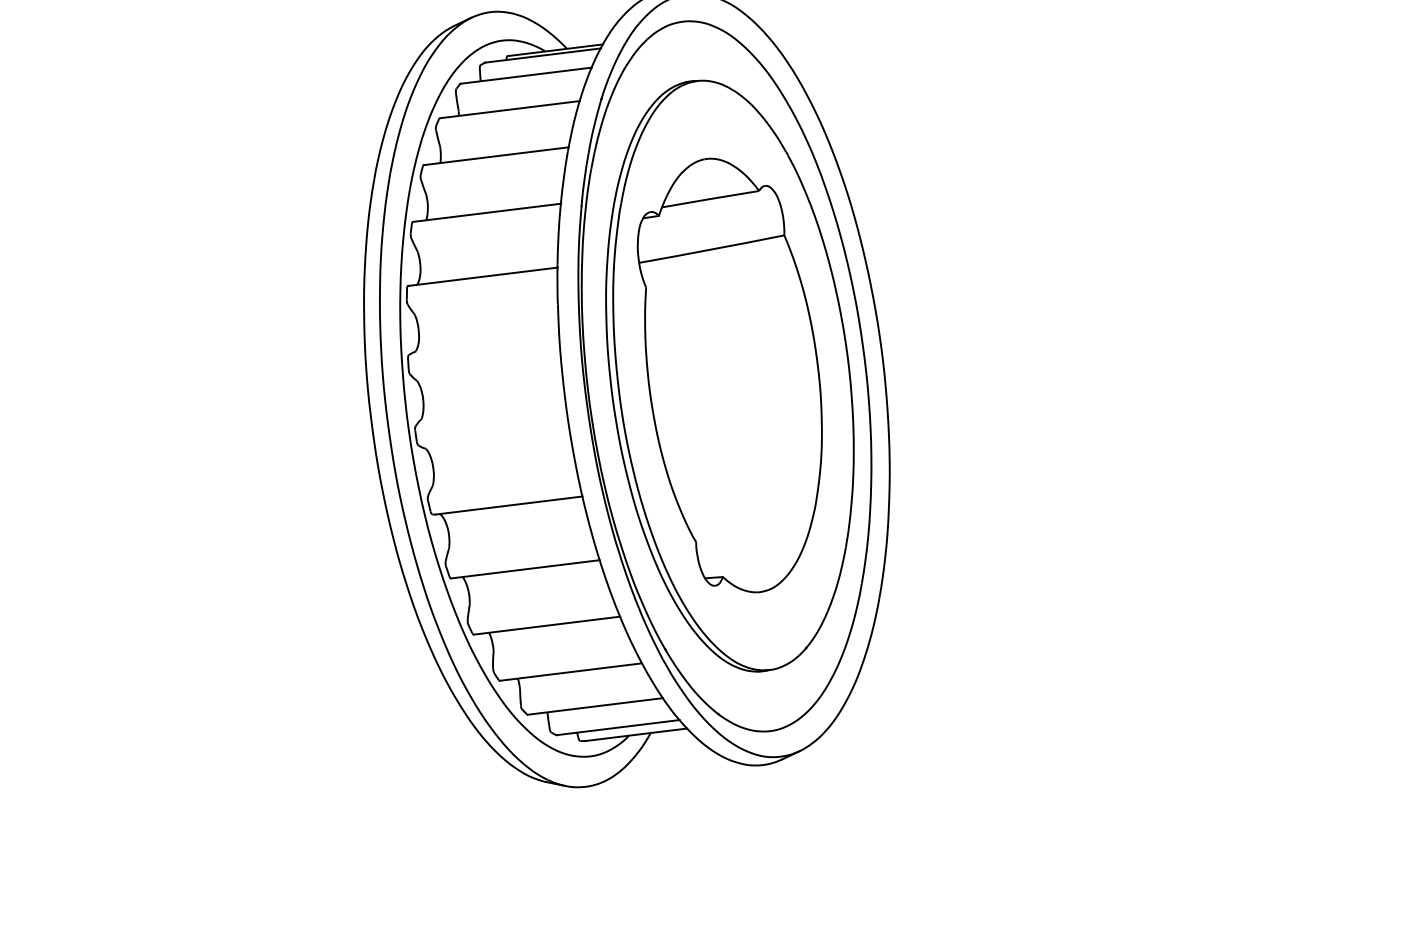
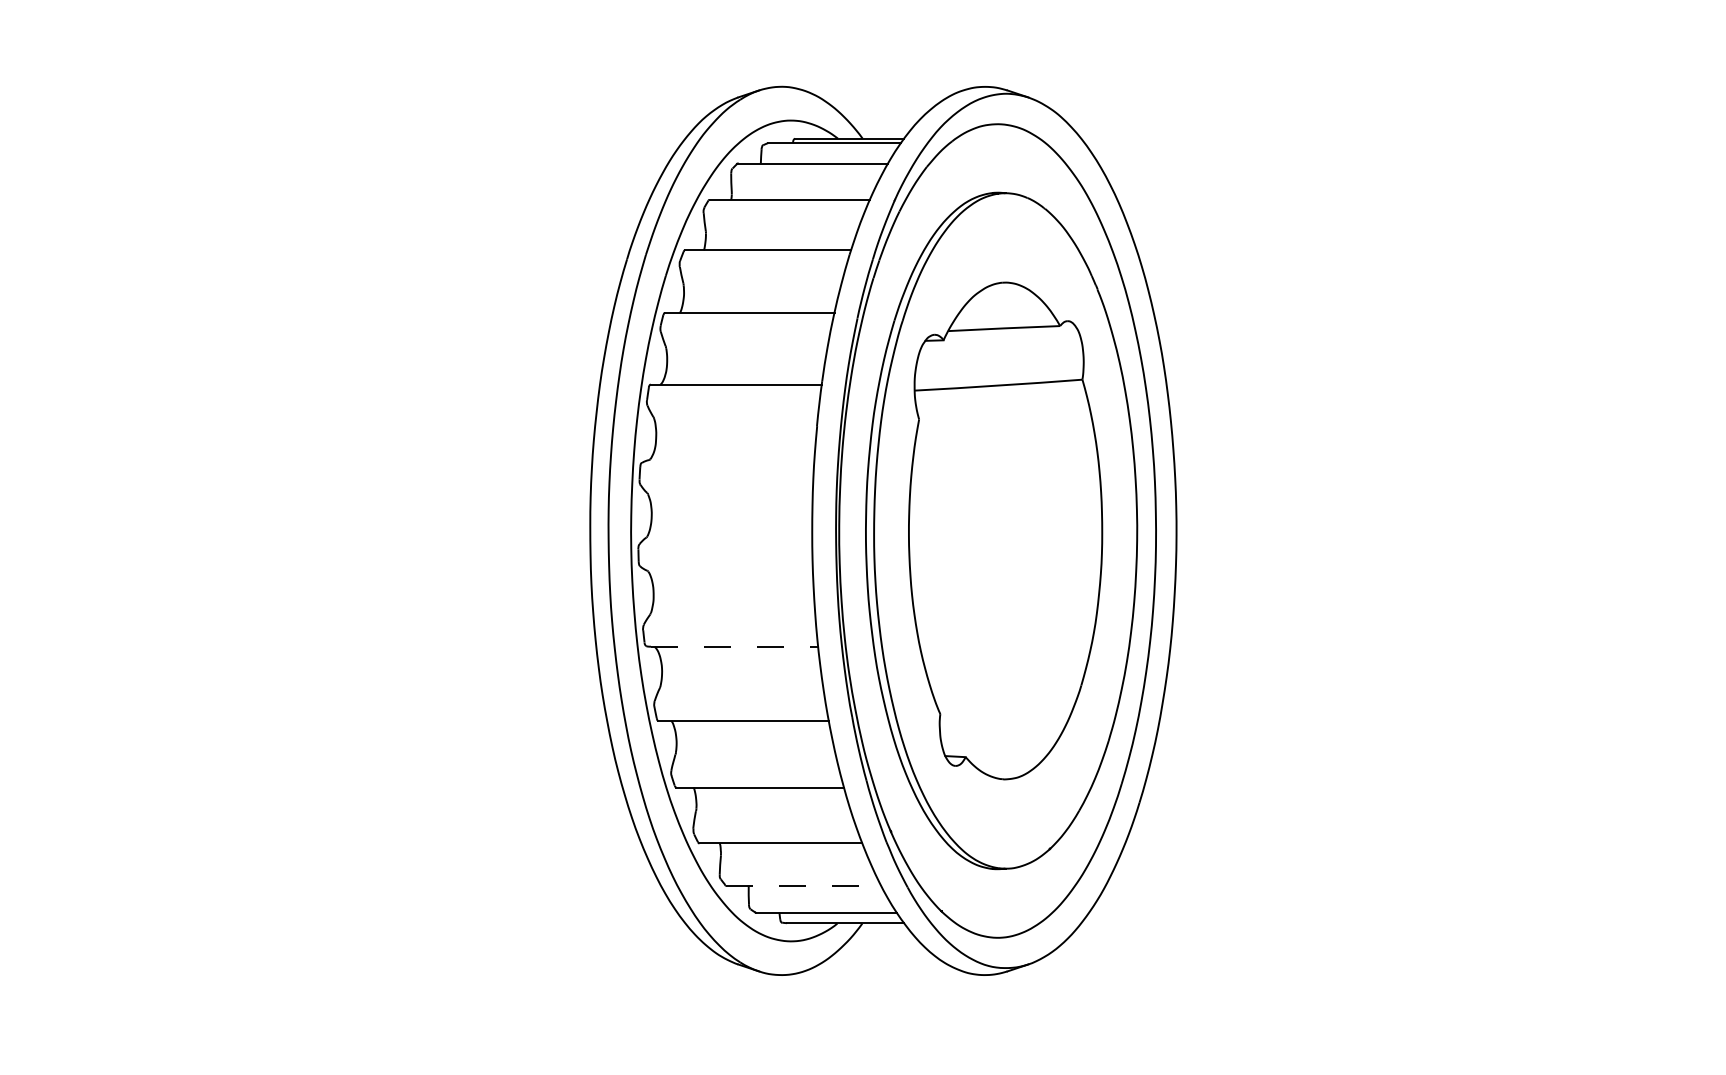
line: (509, 505) -> (734, 646), solid -> dashed
line: (595, 706) -> (803, 885), solid -> dashed

